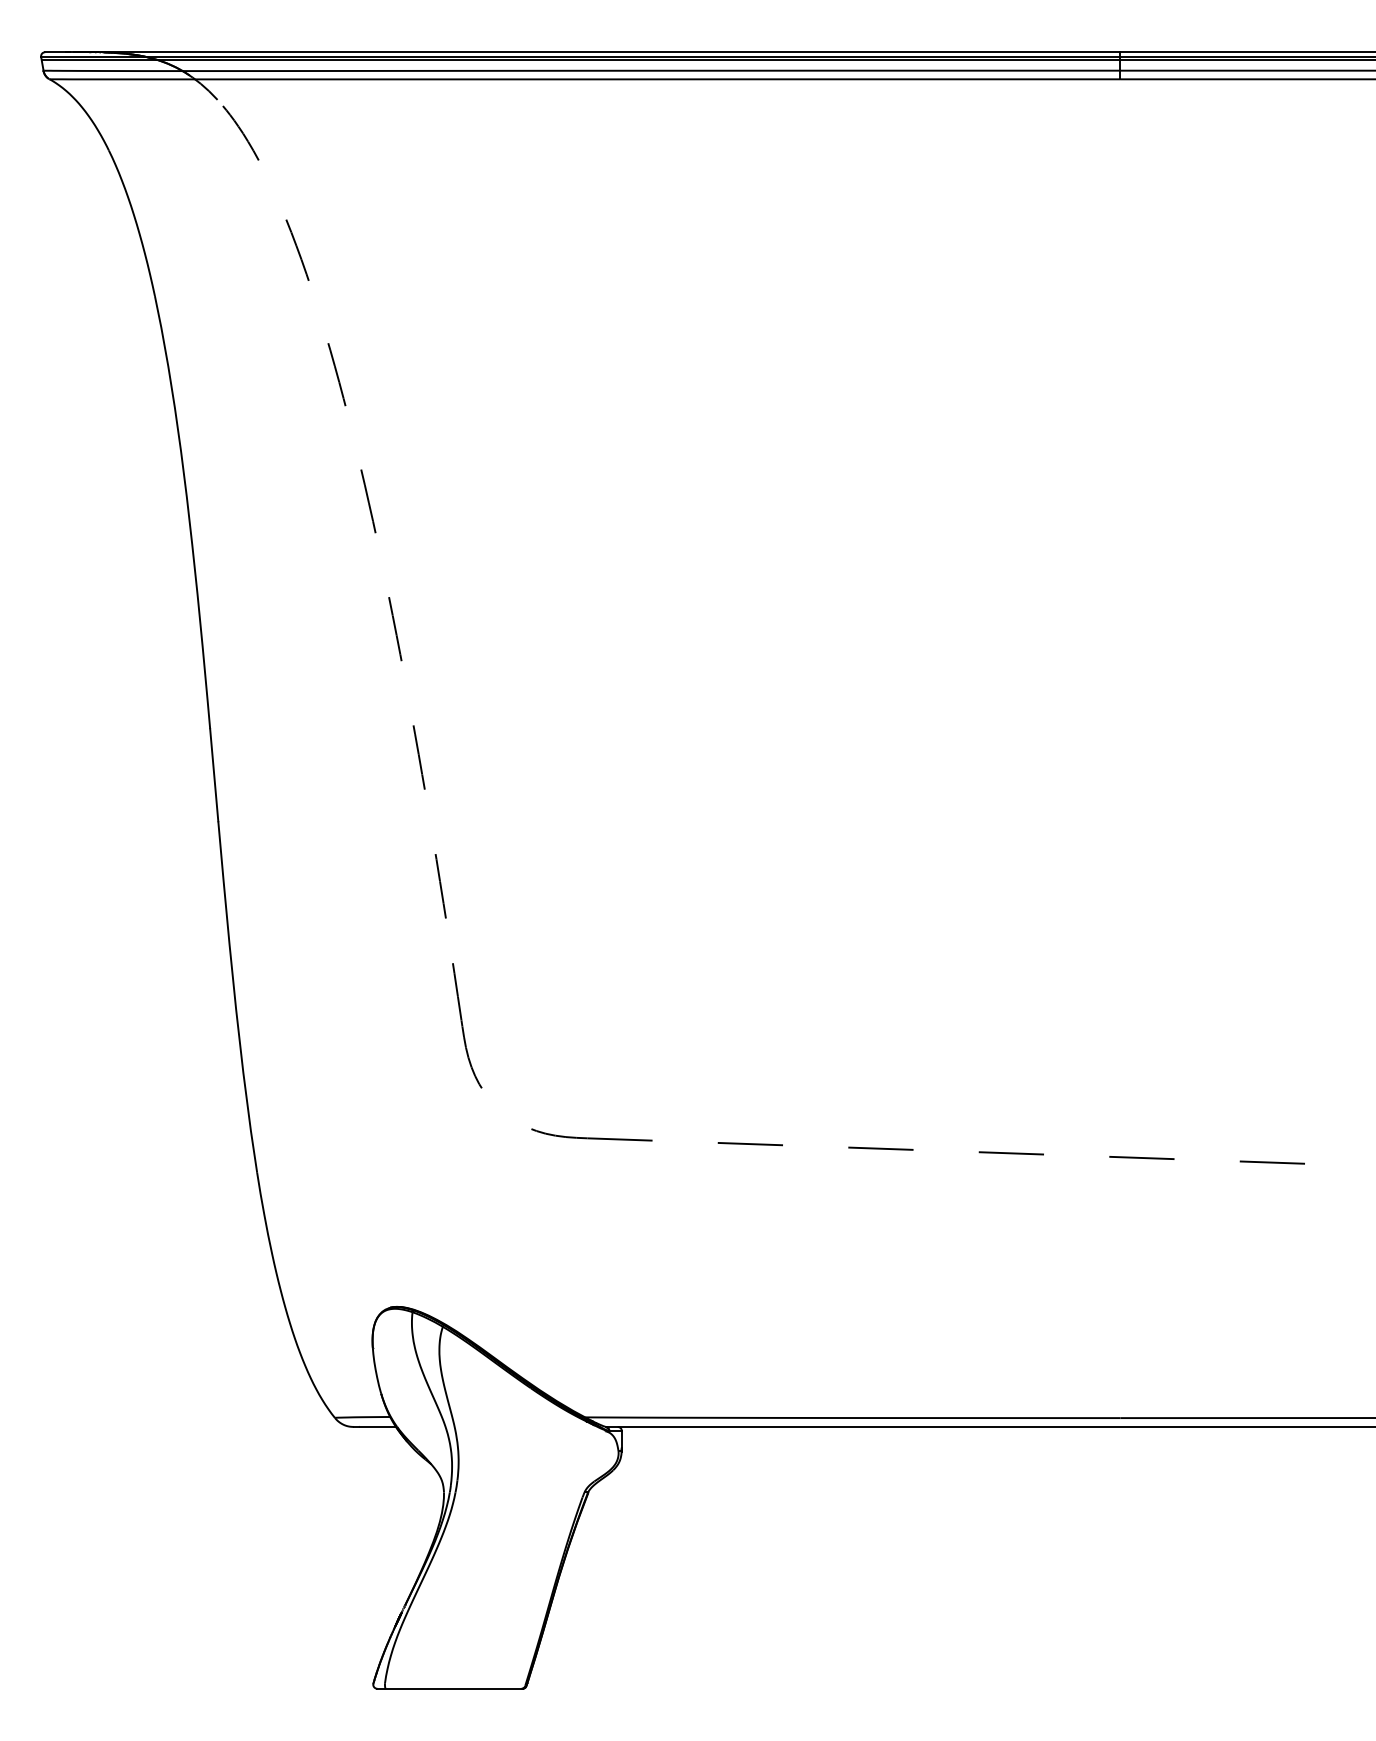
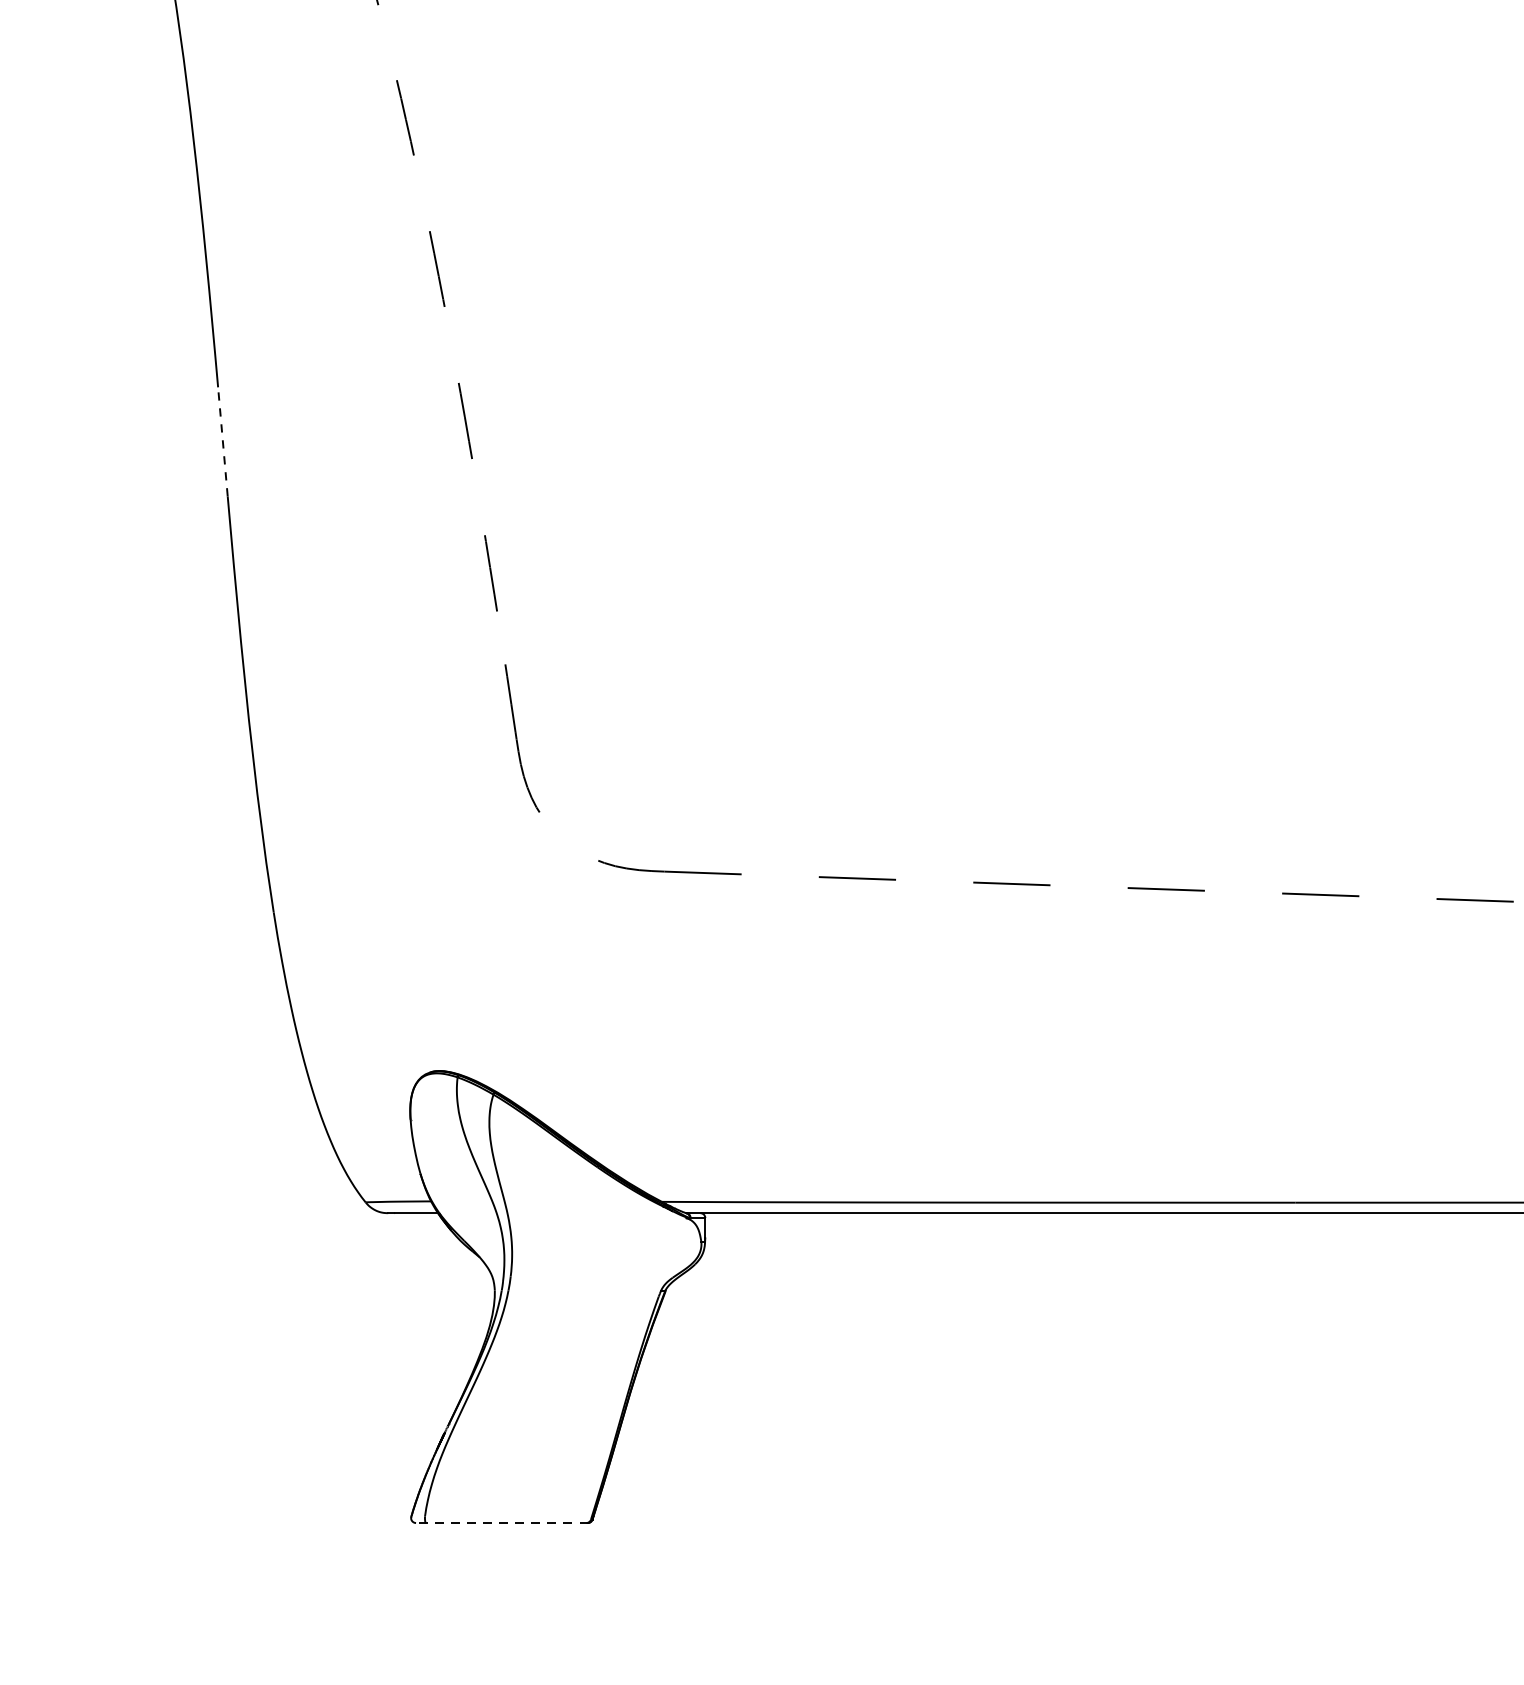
line: (214, 774) -> (223, 441), solid -> dashed
line: (450, 1688) -> (502, 1522), solid -> dashed

